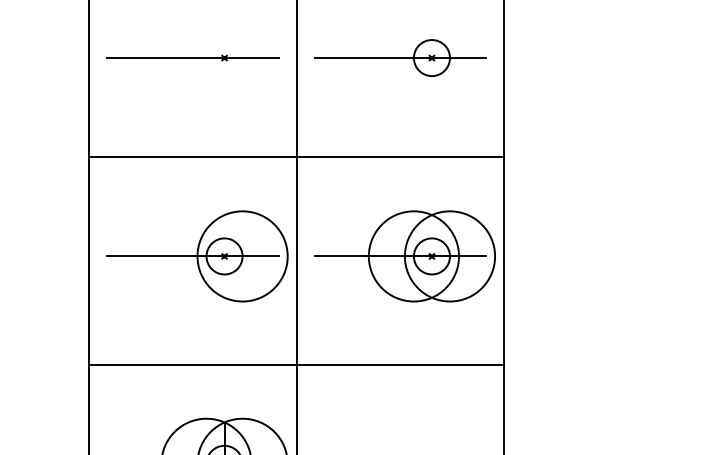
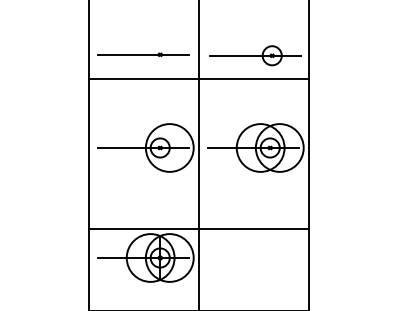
part: (193, 57) -> (143, 54), moved
part: (400, 57) -> (255, 55), moved
line: (296, 157) -> (198, 79), moved
line: (296, 364) -> (198, 229), moved

